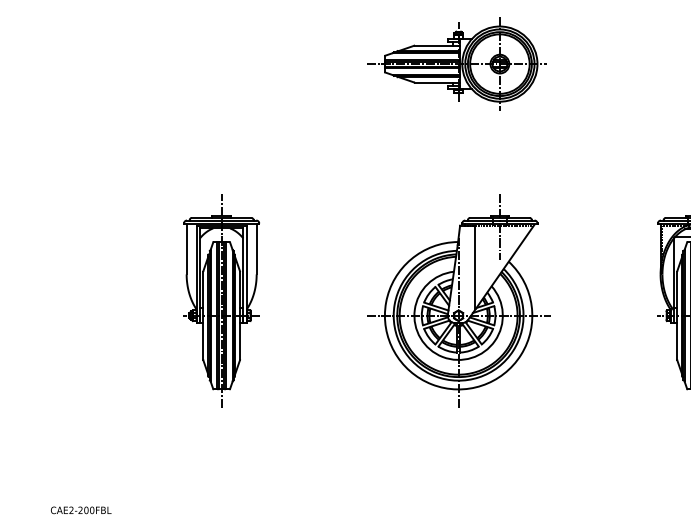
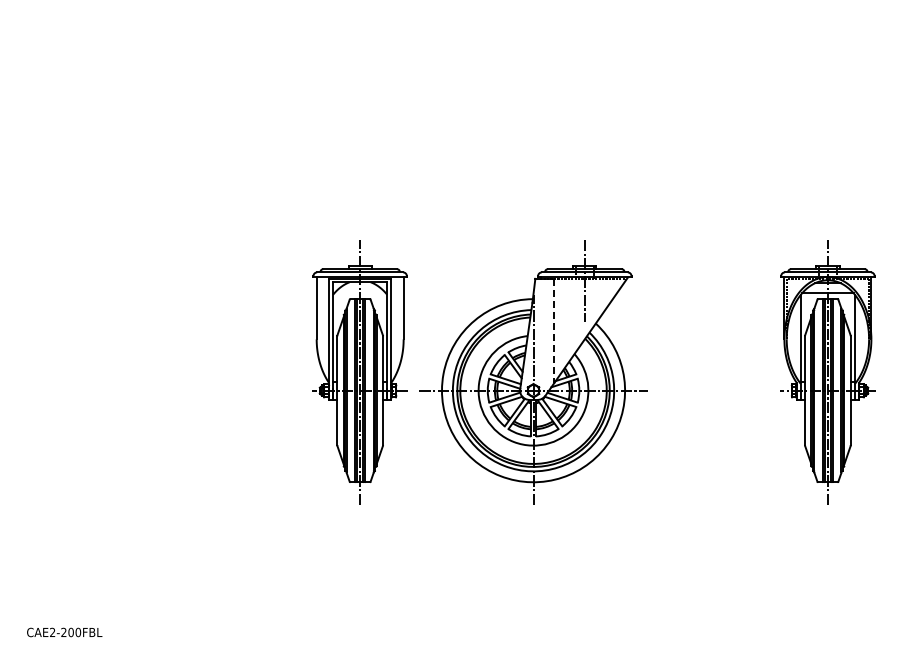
part: (456, 64) -> (530, 78), removed
line: (475, 268) -> (554, 331), solid -> dashed
part: (221, 301) -> (359, 372), moved

